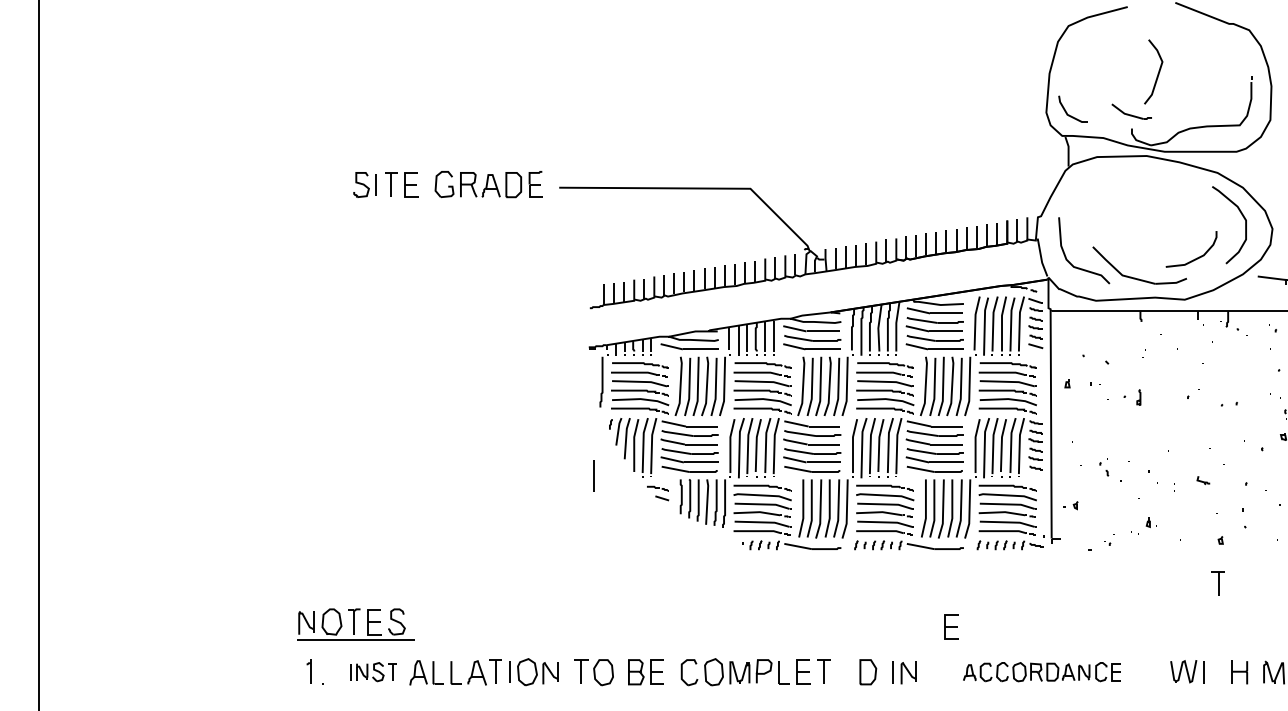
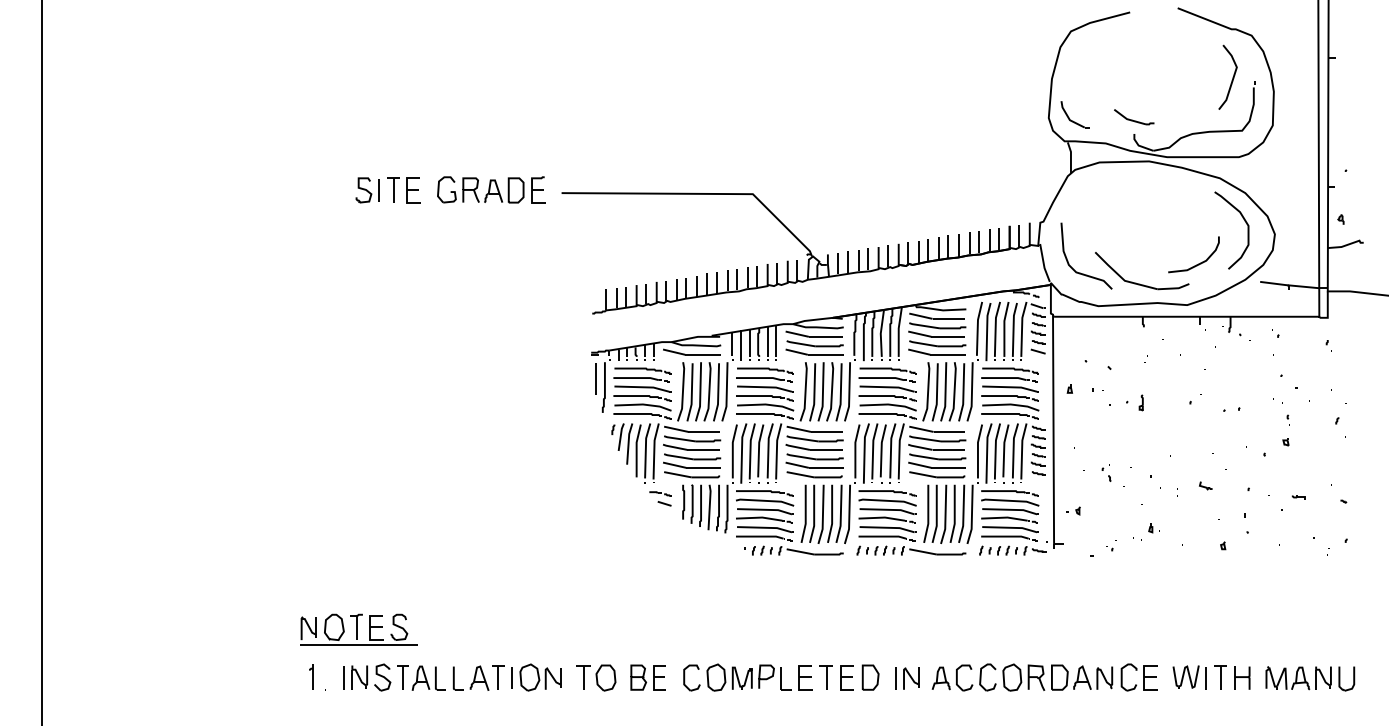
line: (1158, 72) -> (1232, 77), moved
line: (593, 475) -> (595, 378), moved
part: (1218, 584) -> (1220, 677), moved
part: (951, 627) -> (846, 677), moved
part: (373, 672) -> (375, 677), size x1.43
part: (1042, 672) -> (1044, 677), size x1.43

